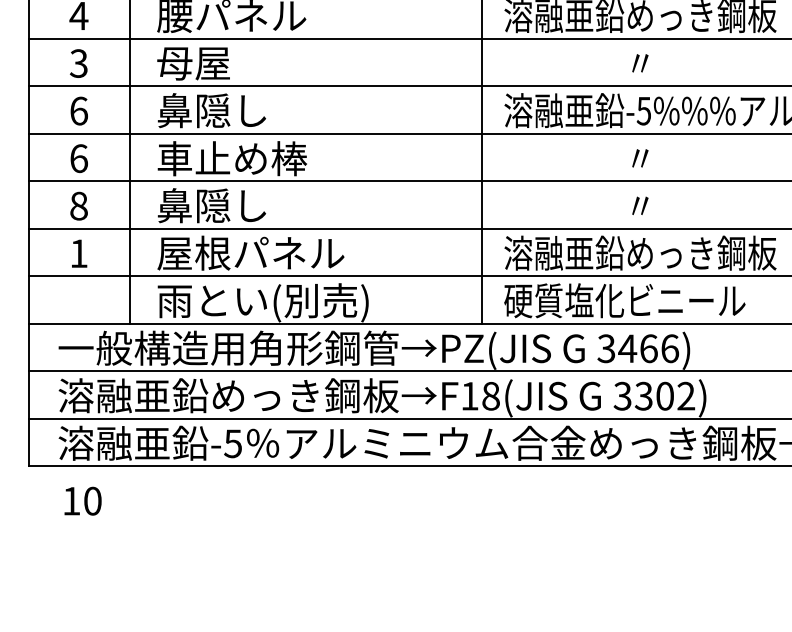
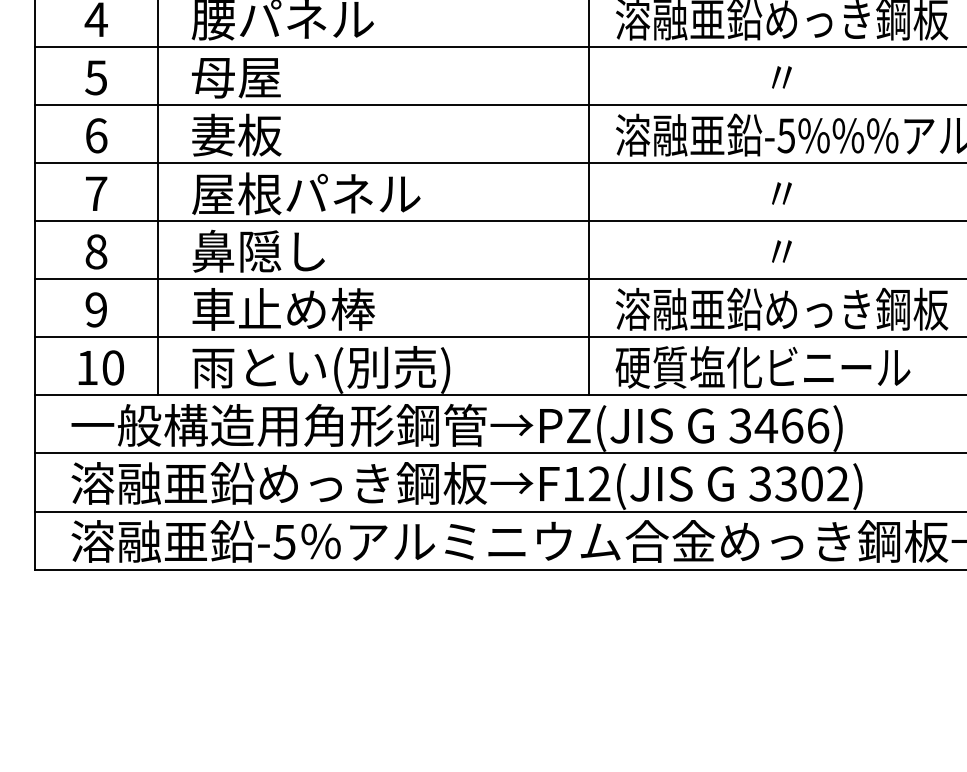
text: (78, 63) -> (95, 77), 3 -> 5
text: (211, 110) -> (258, 135), 鼻隠し -> 妻板
text: (78, 158) -> (95, 193), 6 -> 7
text: (250, 158) -> (305, 193), 車止め棒 -> 屋根パネル
text: (250, 252) -> (305, 308), 屋根パネル -> 車止め棒
text: (78, 253) -> (95, 309), 1 -> 9
text: (490, 395) -> (598, 483), F18(JIS -> F12(JIS
text: (82, 500) -> (100, 367), moved

